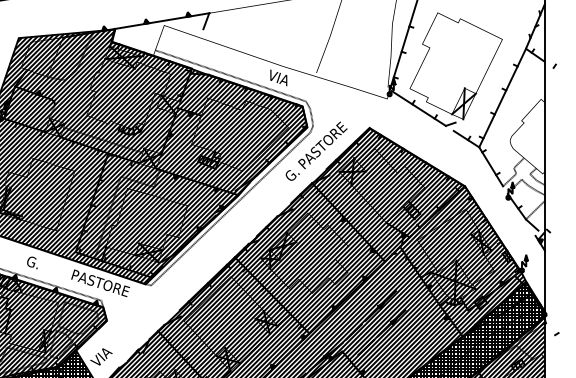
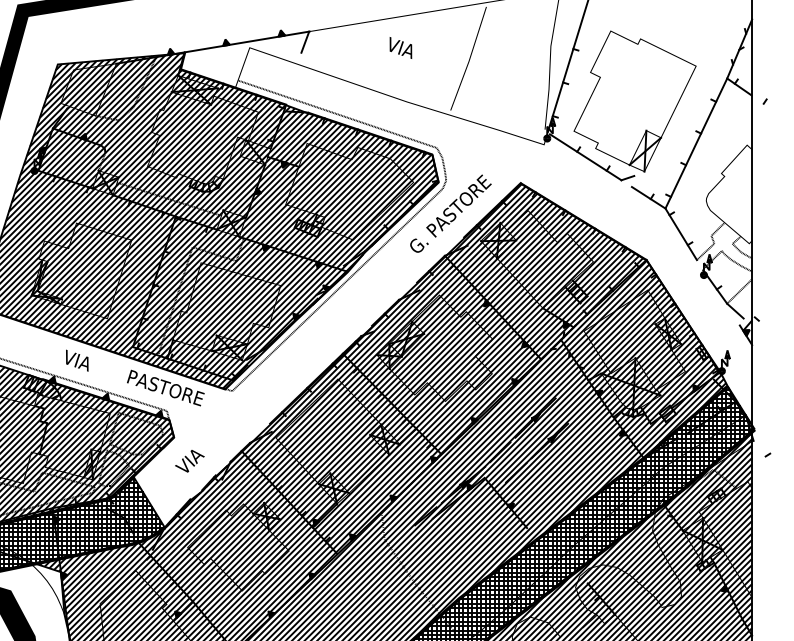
text: (278, 77) -> (400, 47), moved
text: (33, 262) -> (77, 360), G. -> VIA
text: (101, 357) -> (189, 461), moved

